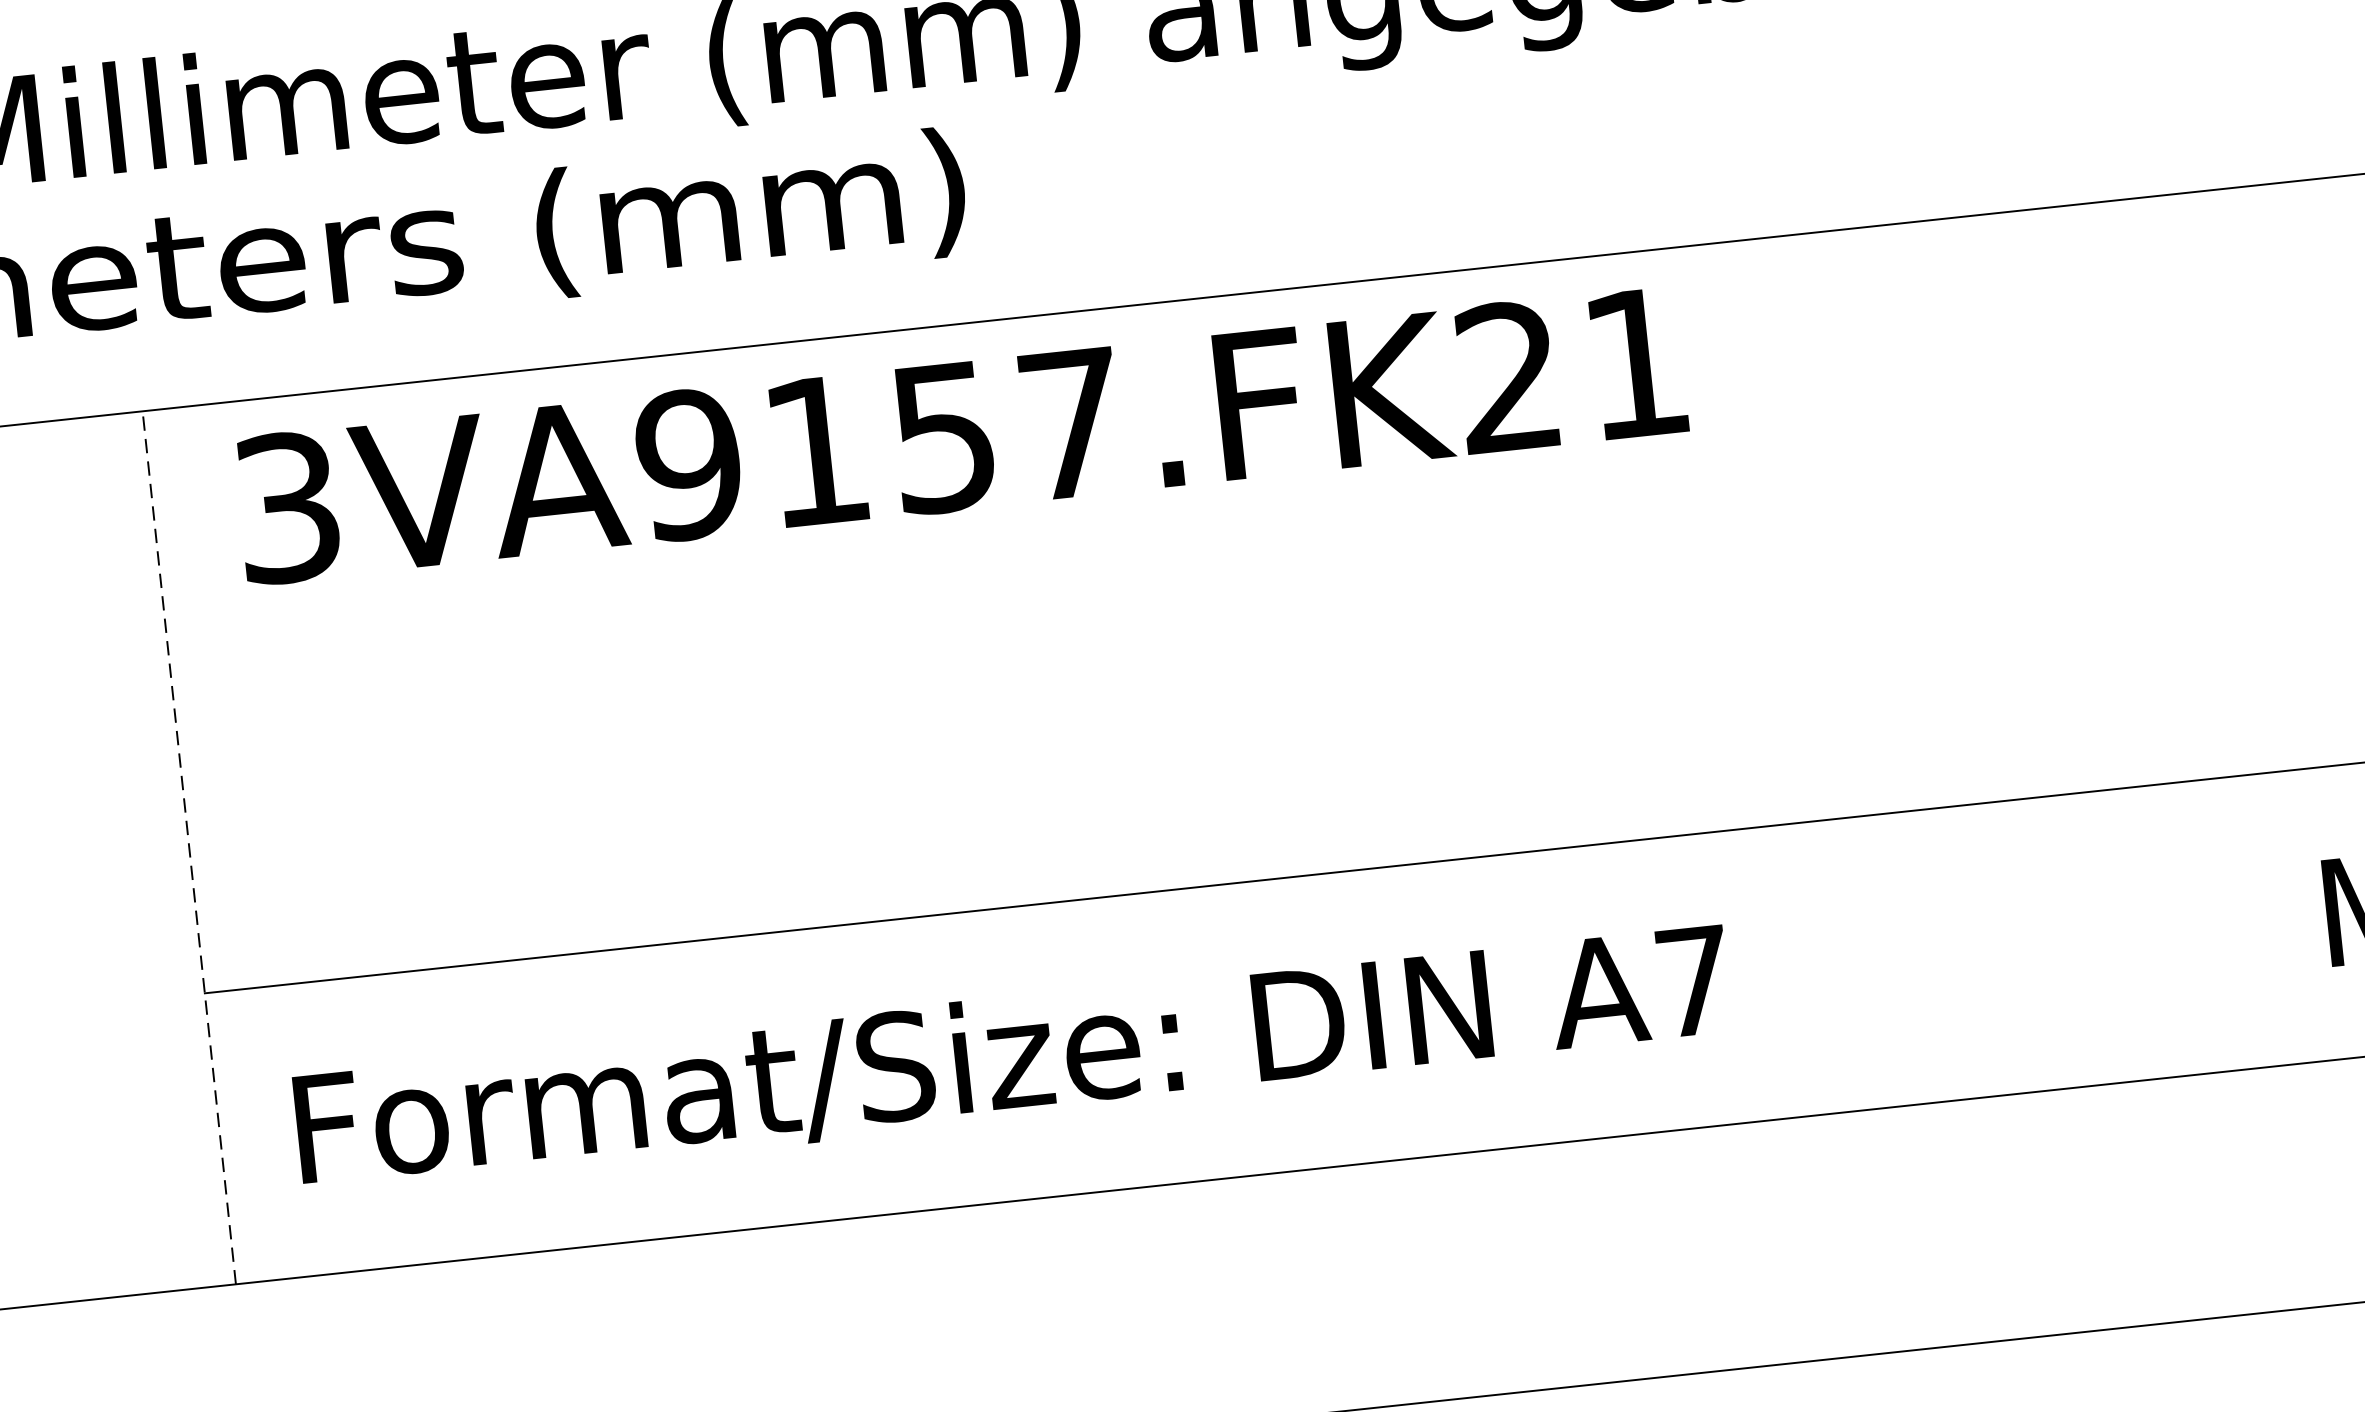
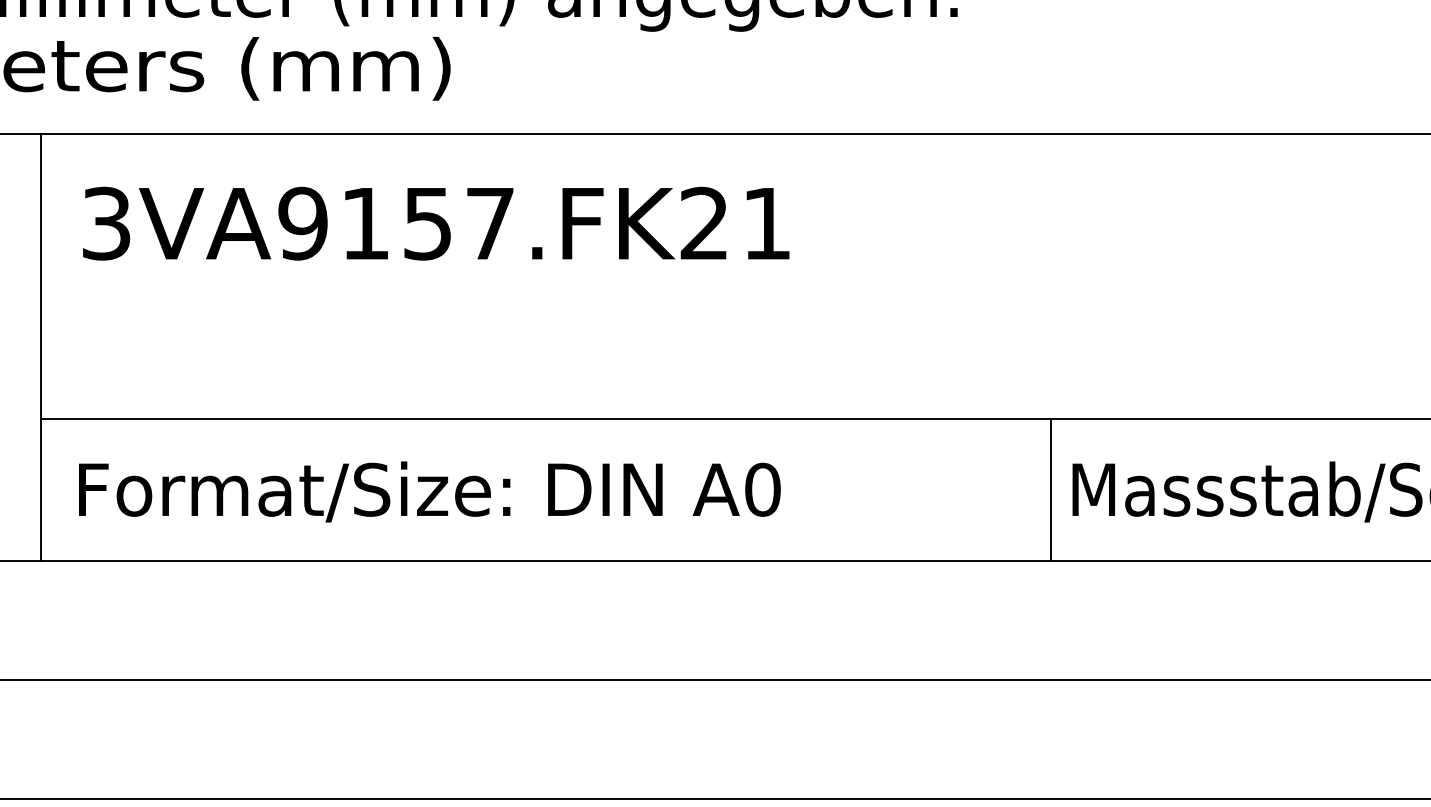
text: (961, 435) -> (436, 223), moved
line: (189, 848) -> (41, 347), dashed -> solid
line: (2281, 917) -> (1050, 489), added
text: (1693, 980) -> (762, 489), A7 -> A0

